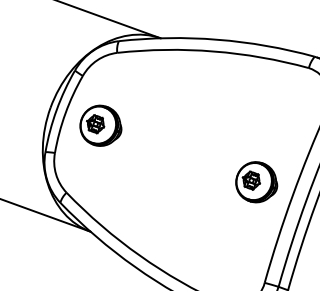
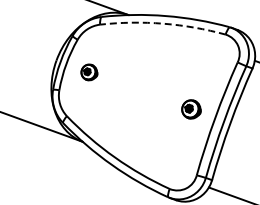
arc: (213, 51) -> (163, 23), solid -> dashed
part: (100, 125) -> (89, 72), size x0.6
part: (256, 182) -> (191, 109), size x0.7

